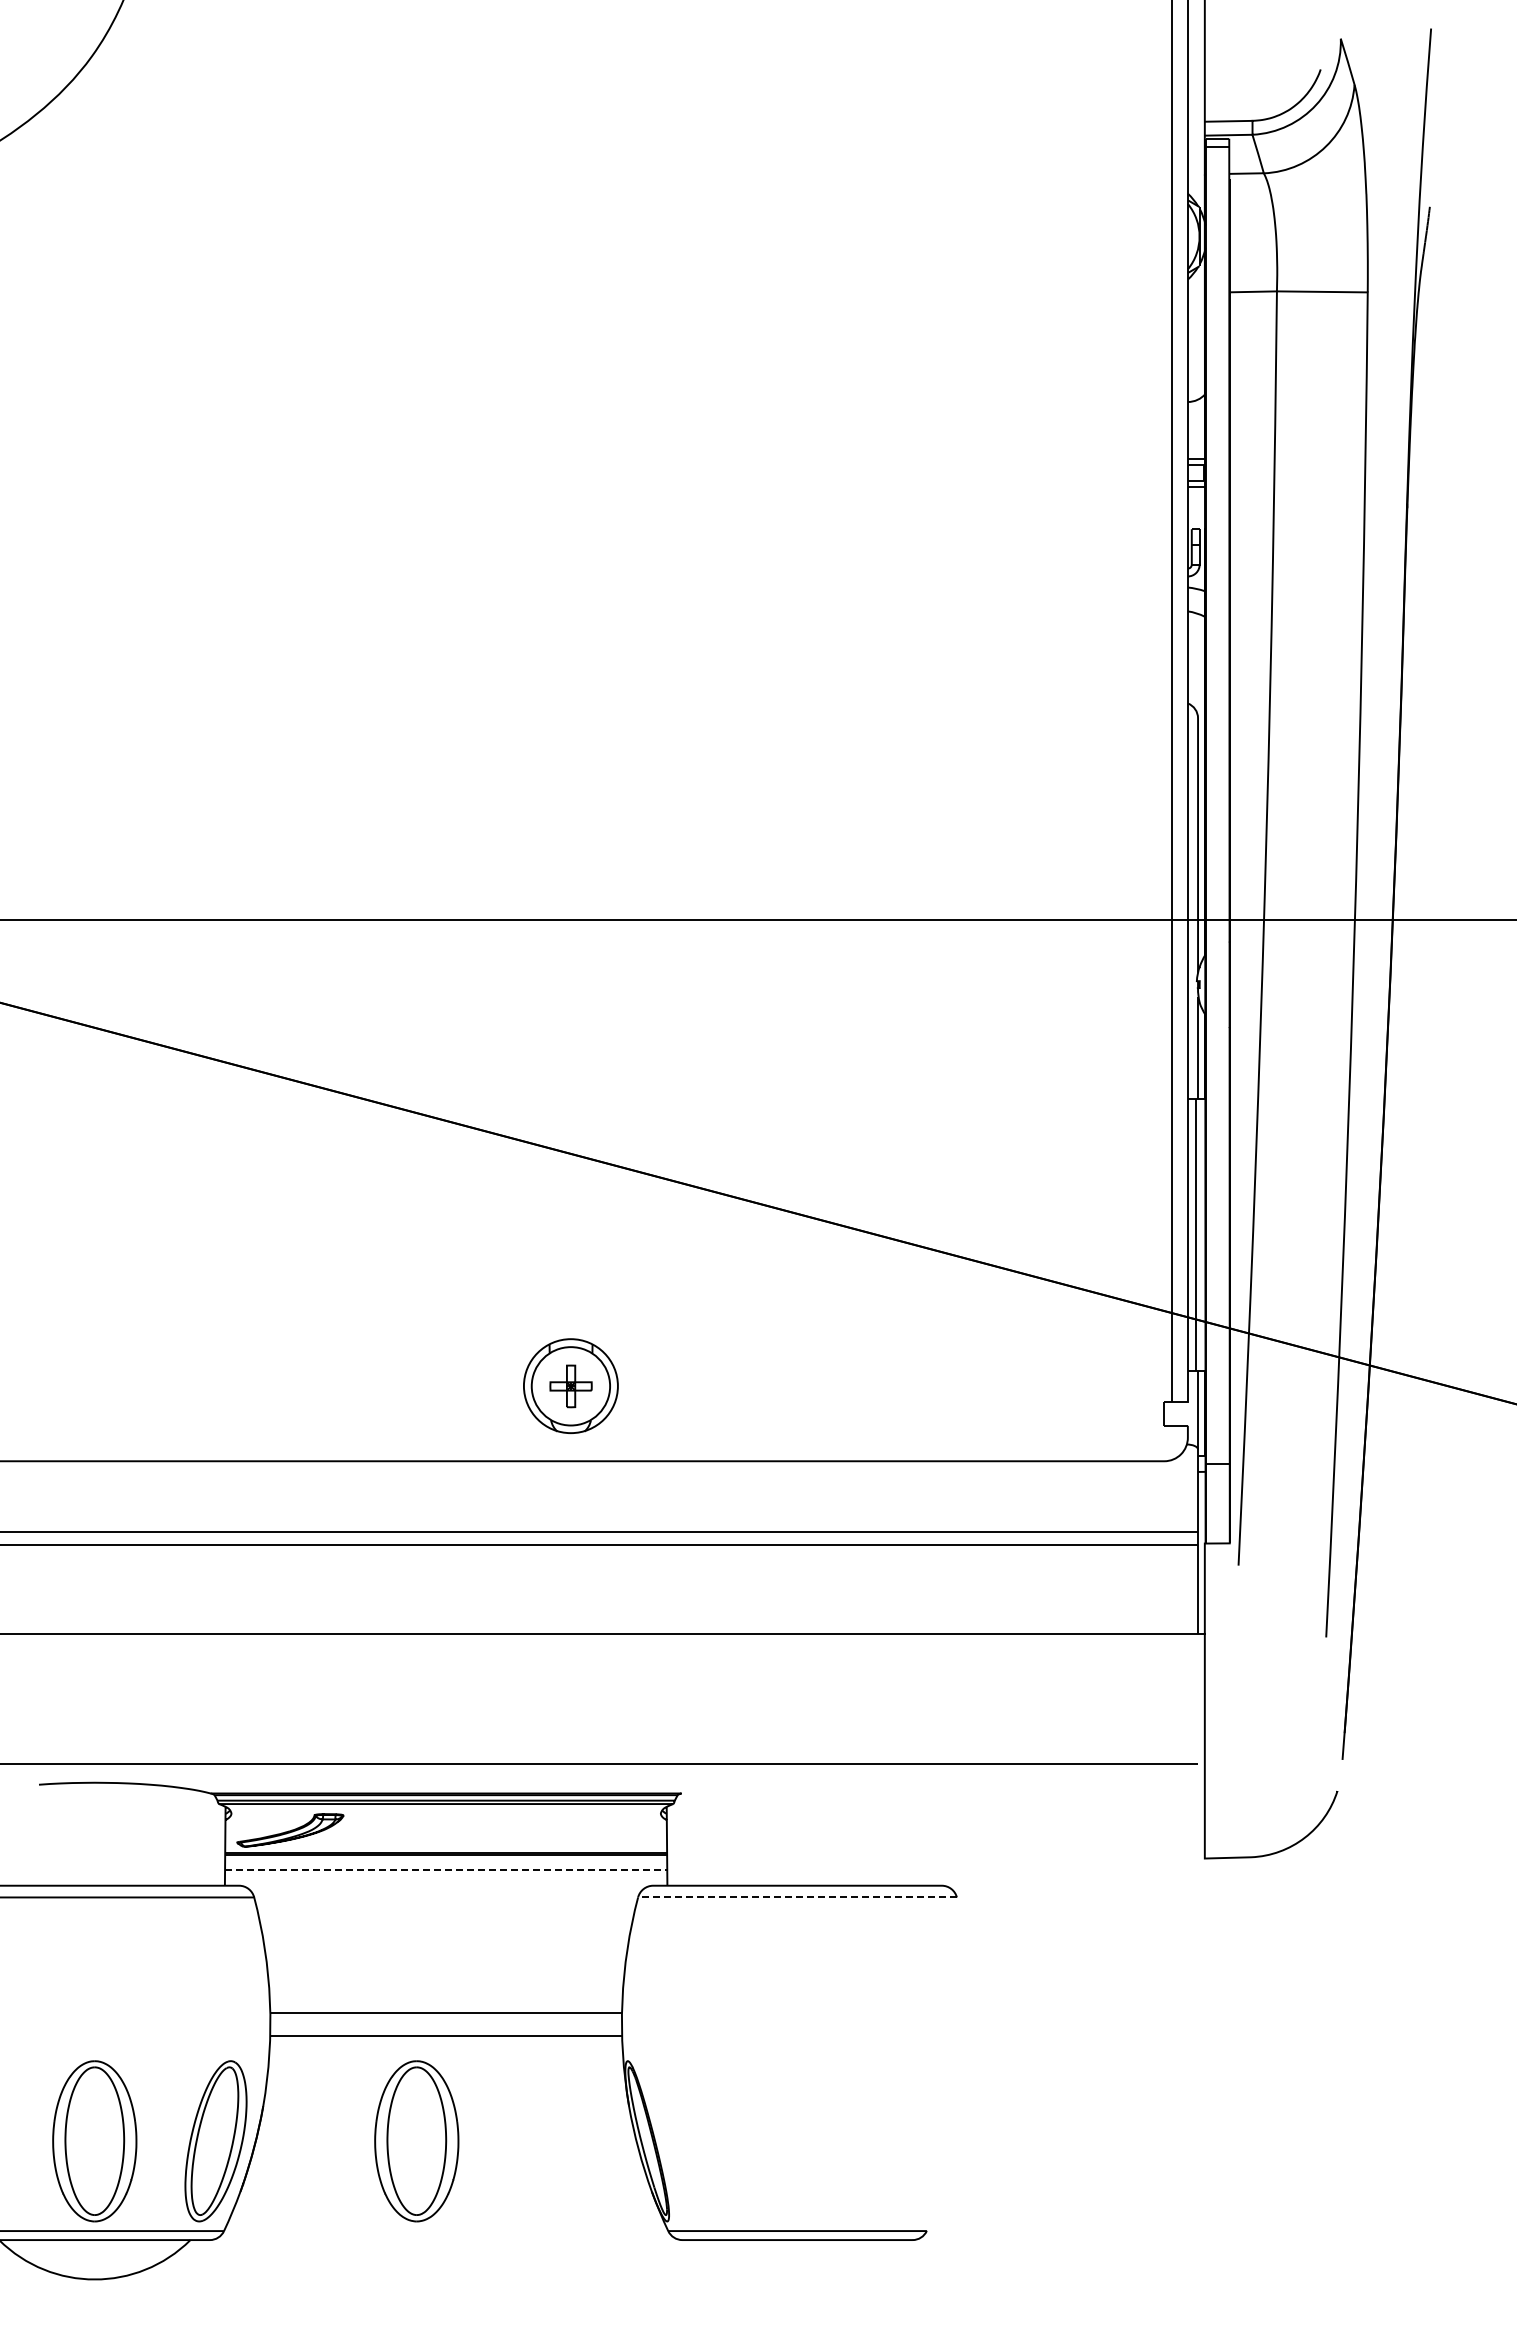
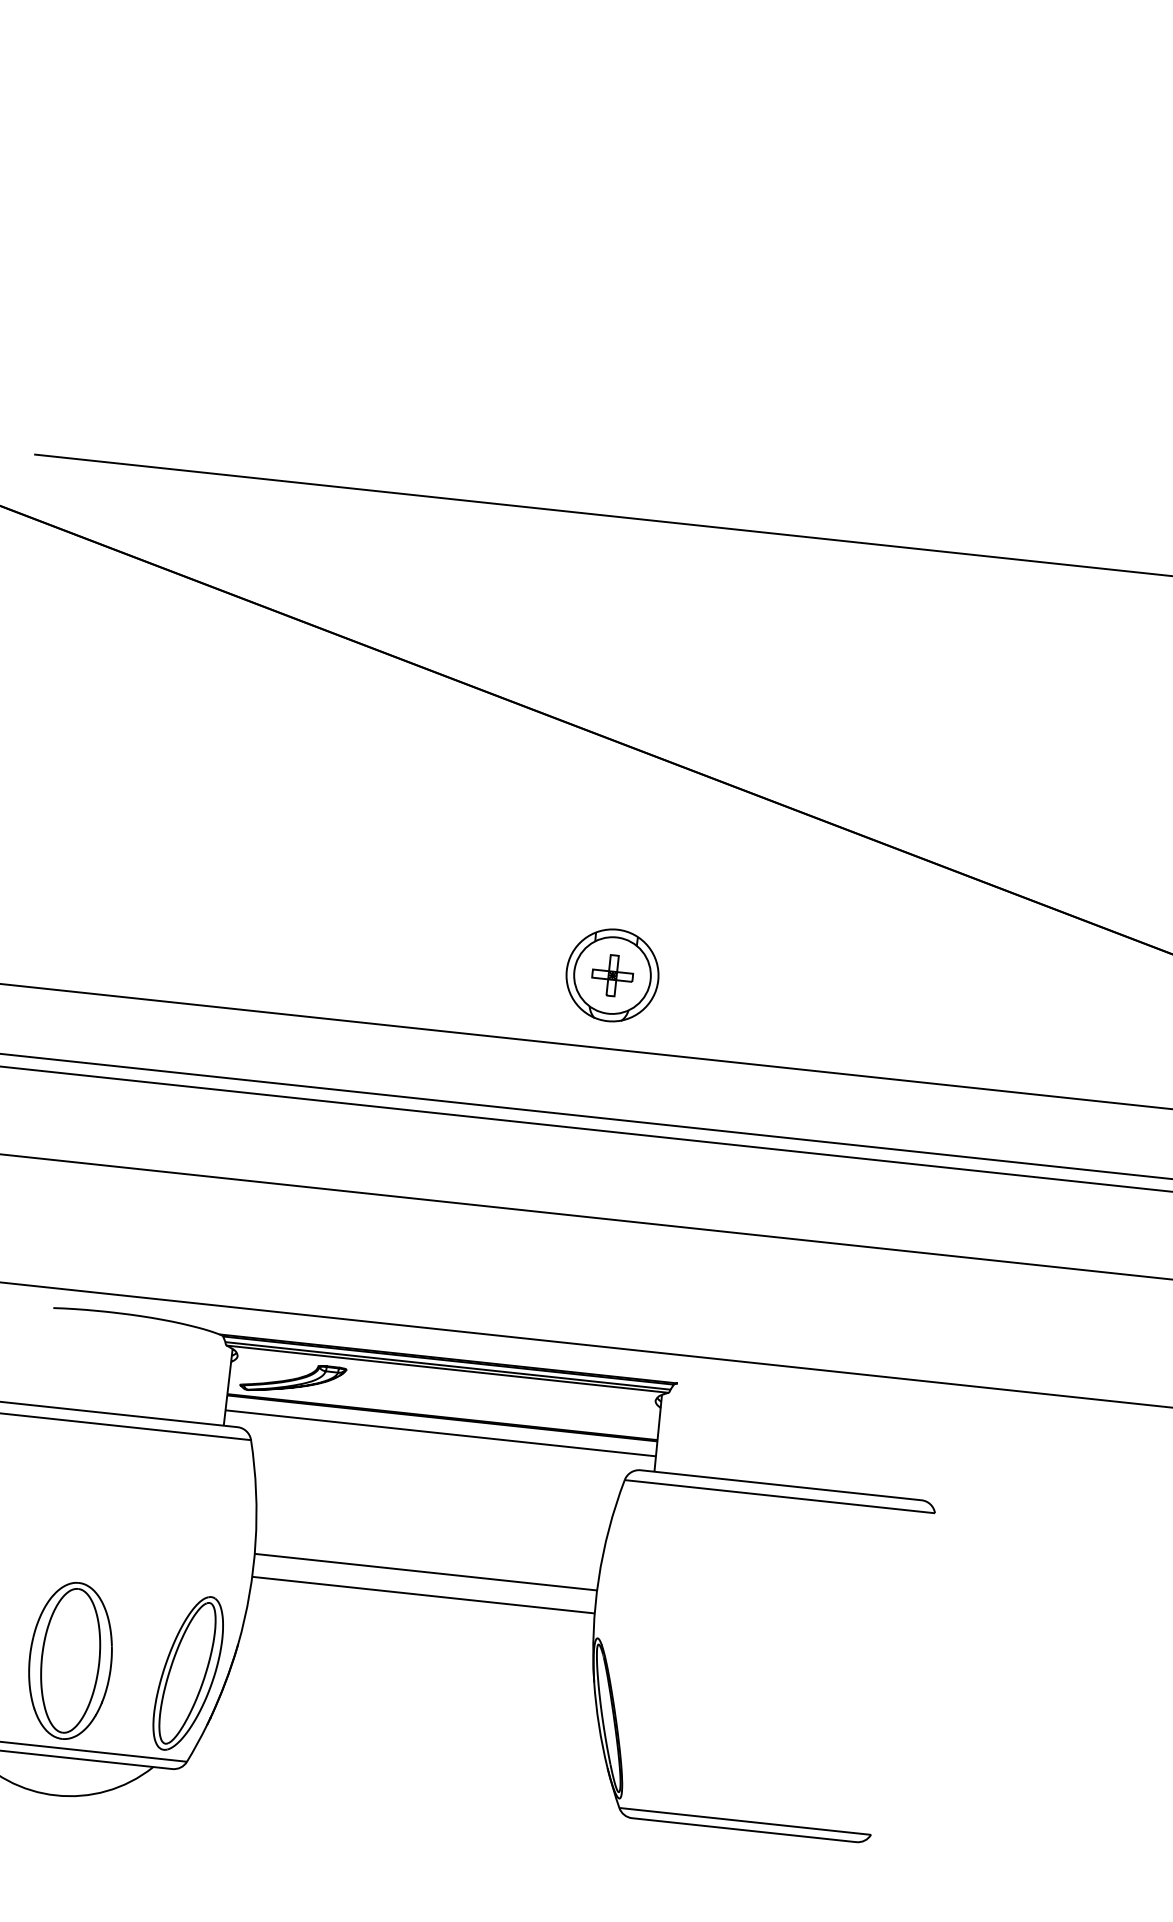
line: (446, 1869) -> (441, 1432), dashed -> solid
line: (797, 1897) -> (779, 1496), dashed -> solid
part: (416, 2141) -> (383, 1694), removed

